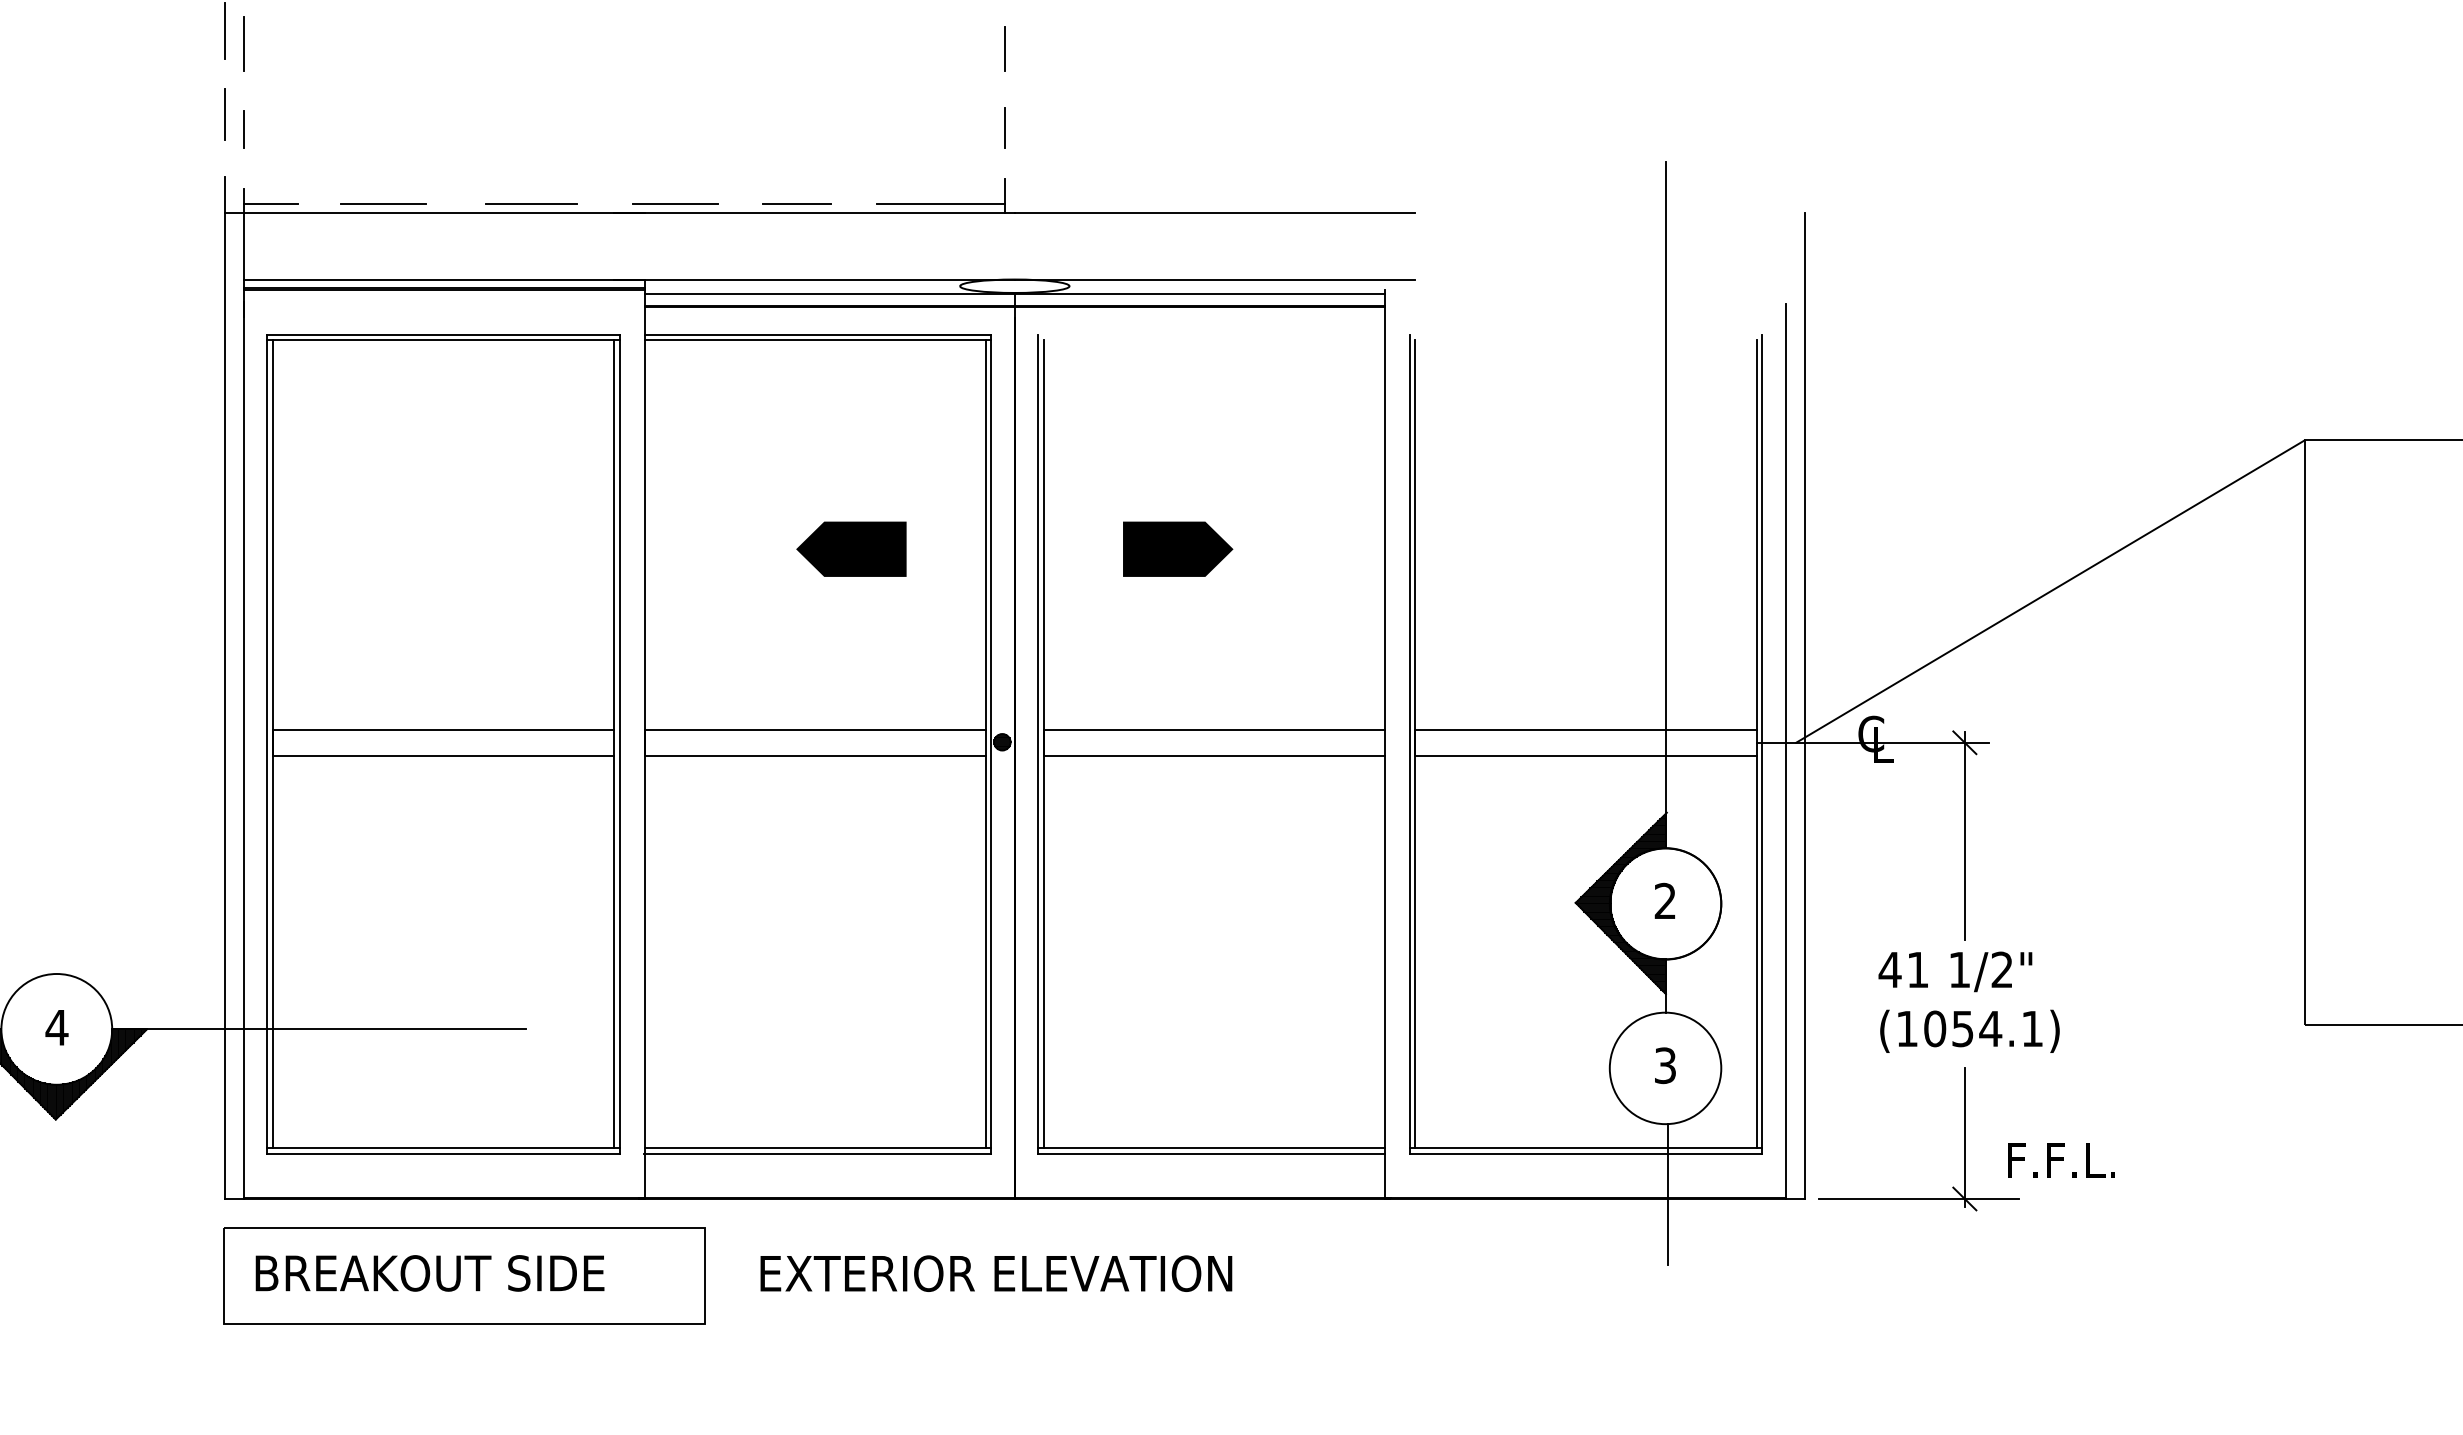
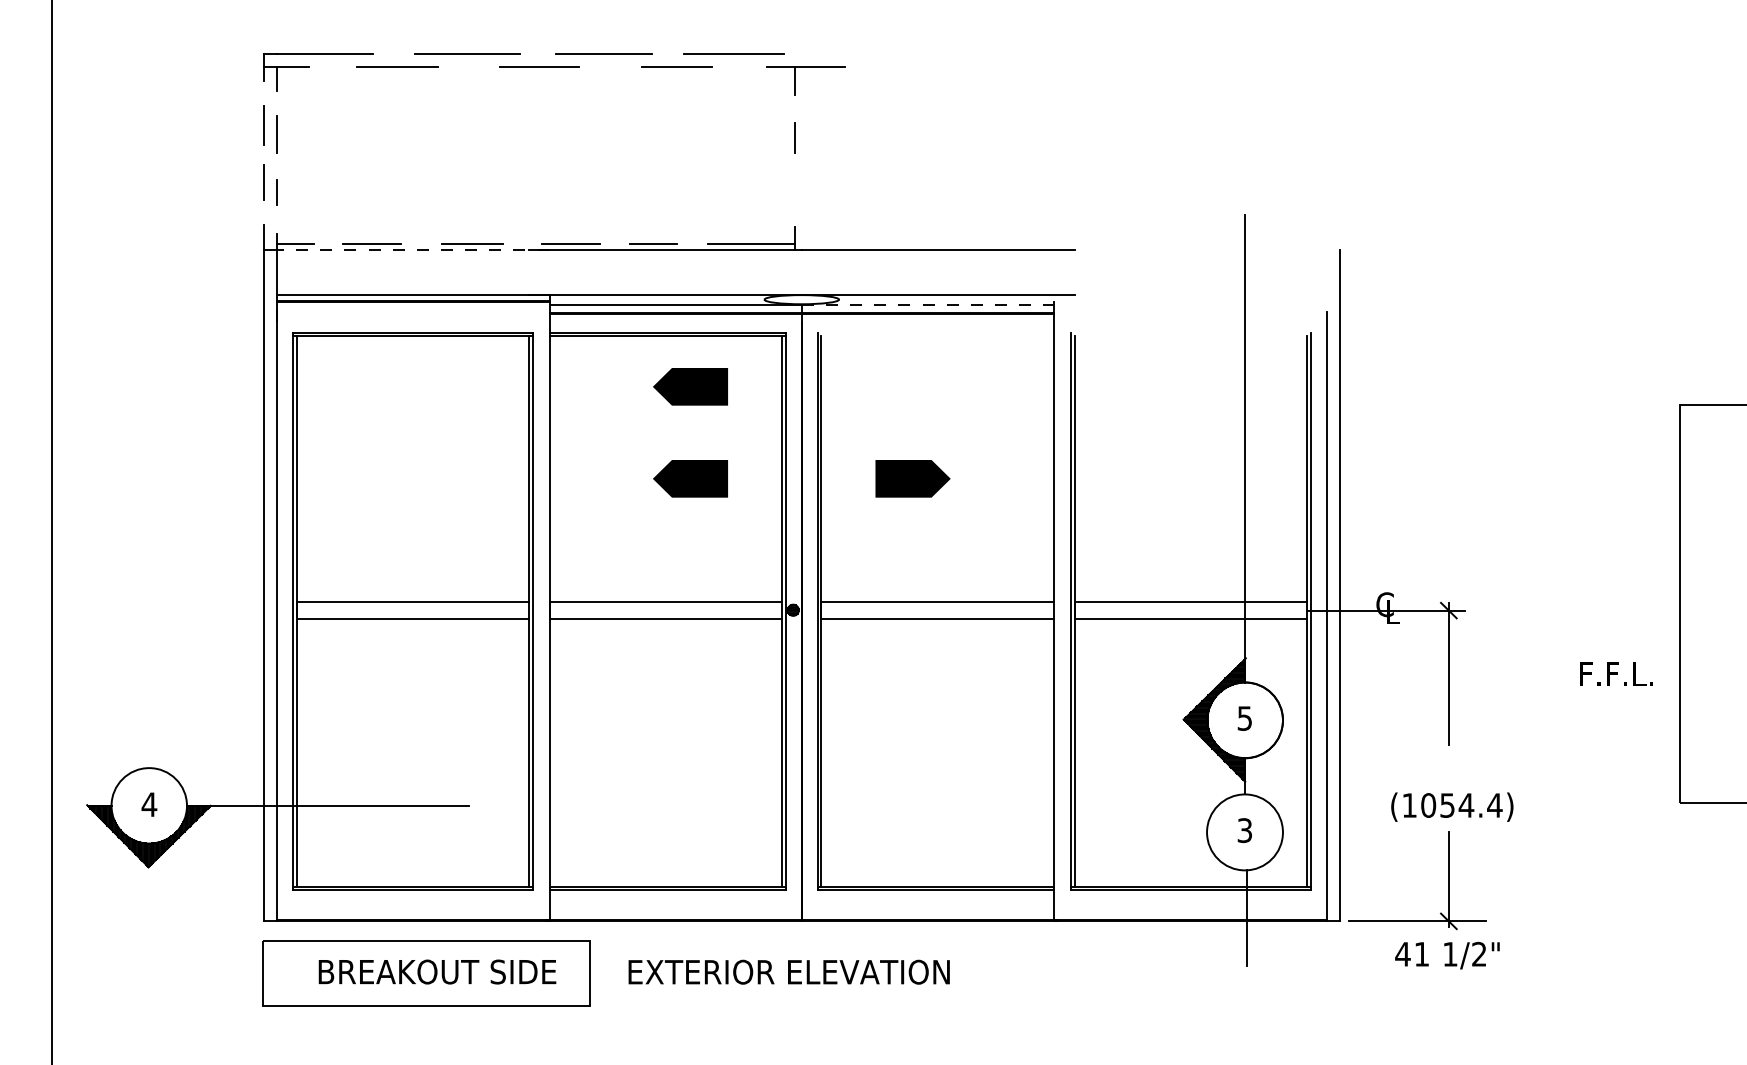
line: (1005, 127) -> (795, 191), removed
line: (443, 212) -> (412, 249), solid -> dashed
line: (1200, 293) -> (928, 304), solid -> dashed
line: (851, 413) -> (690, 386), added
line: (2049, 591) -> (1506, 507), removed
text: (1664, 901) -> (1244, 718), 2 -> 5
text: (1955, 971) -> (1447, 955), moved
text: (2031, 1028) -> (1494, 805), (1054.1) -> (1054.4)
text: (2061, 1159) -> (1616, 673), moved
text: (430, 1272) -> (437, 971), moved

